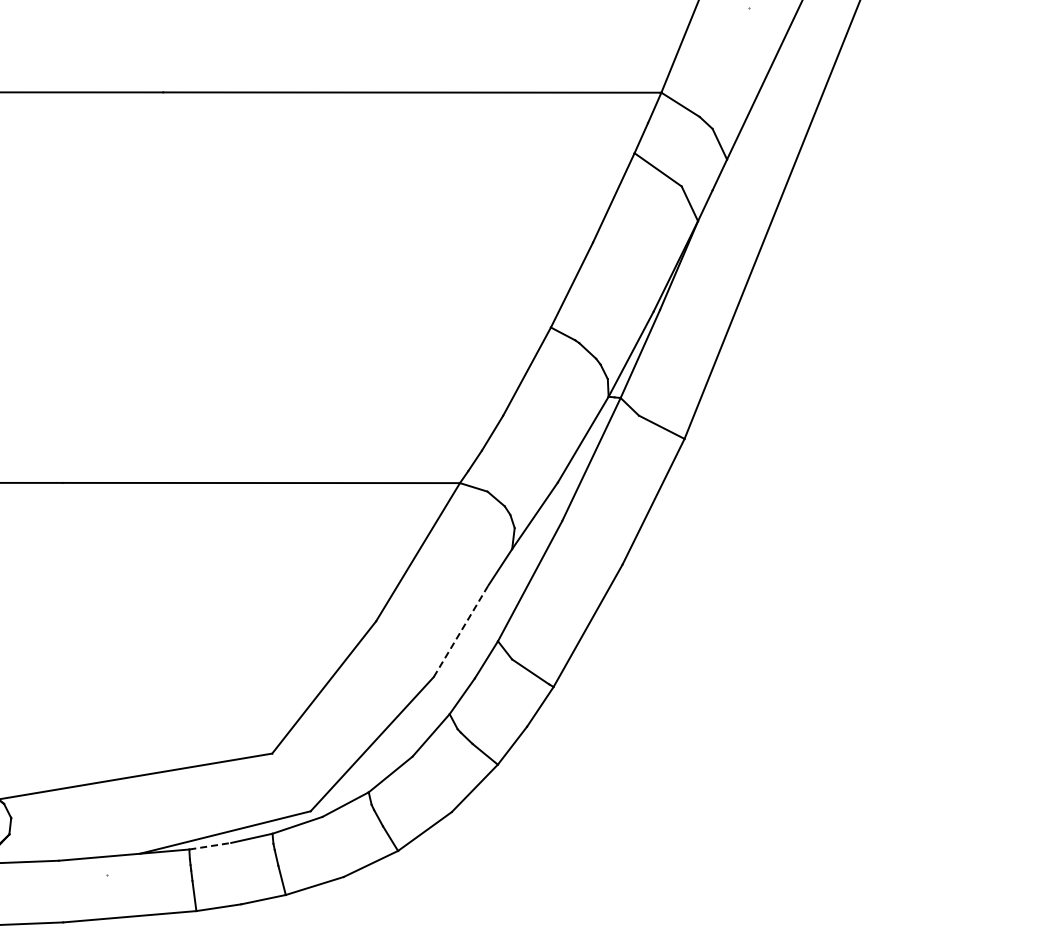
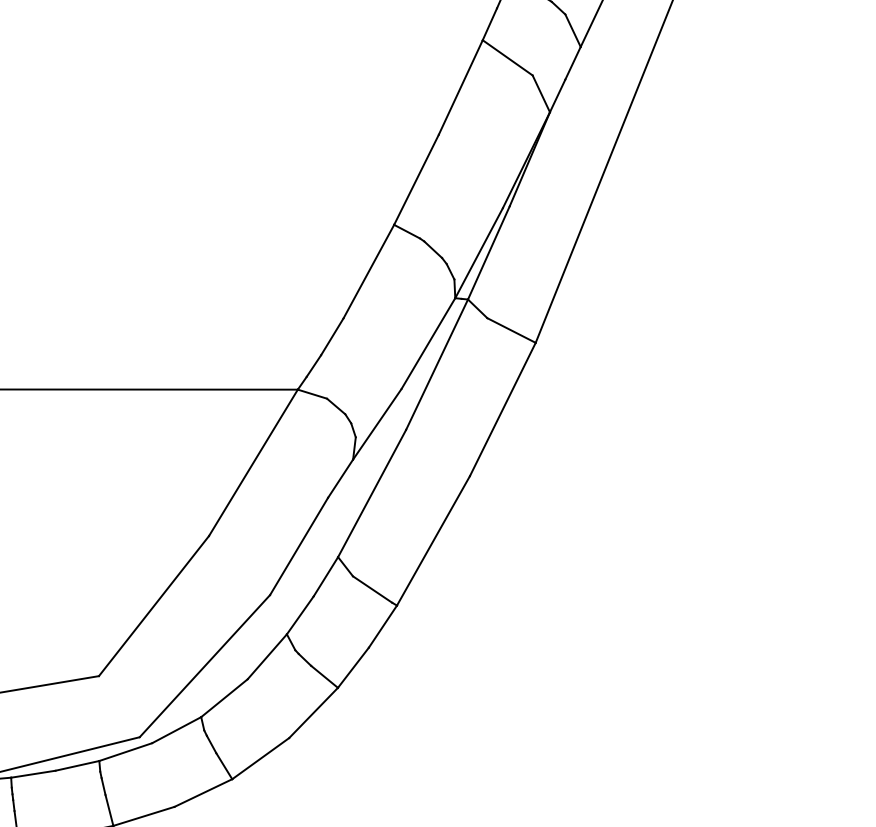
line: (461, 630) -> (299, 545), dashed -> solid
line: (210, 846) -> (33, 774), dashed -> solid

